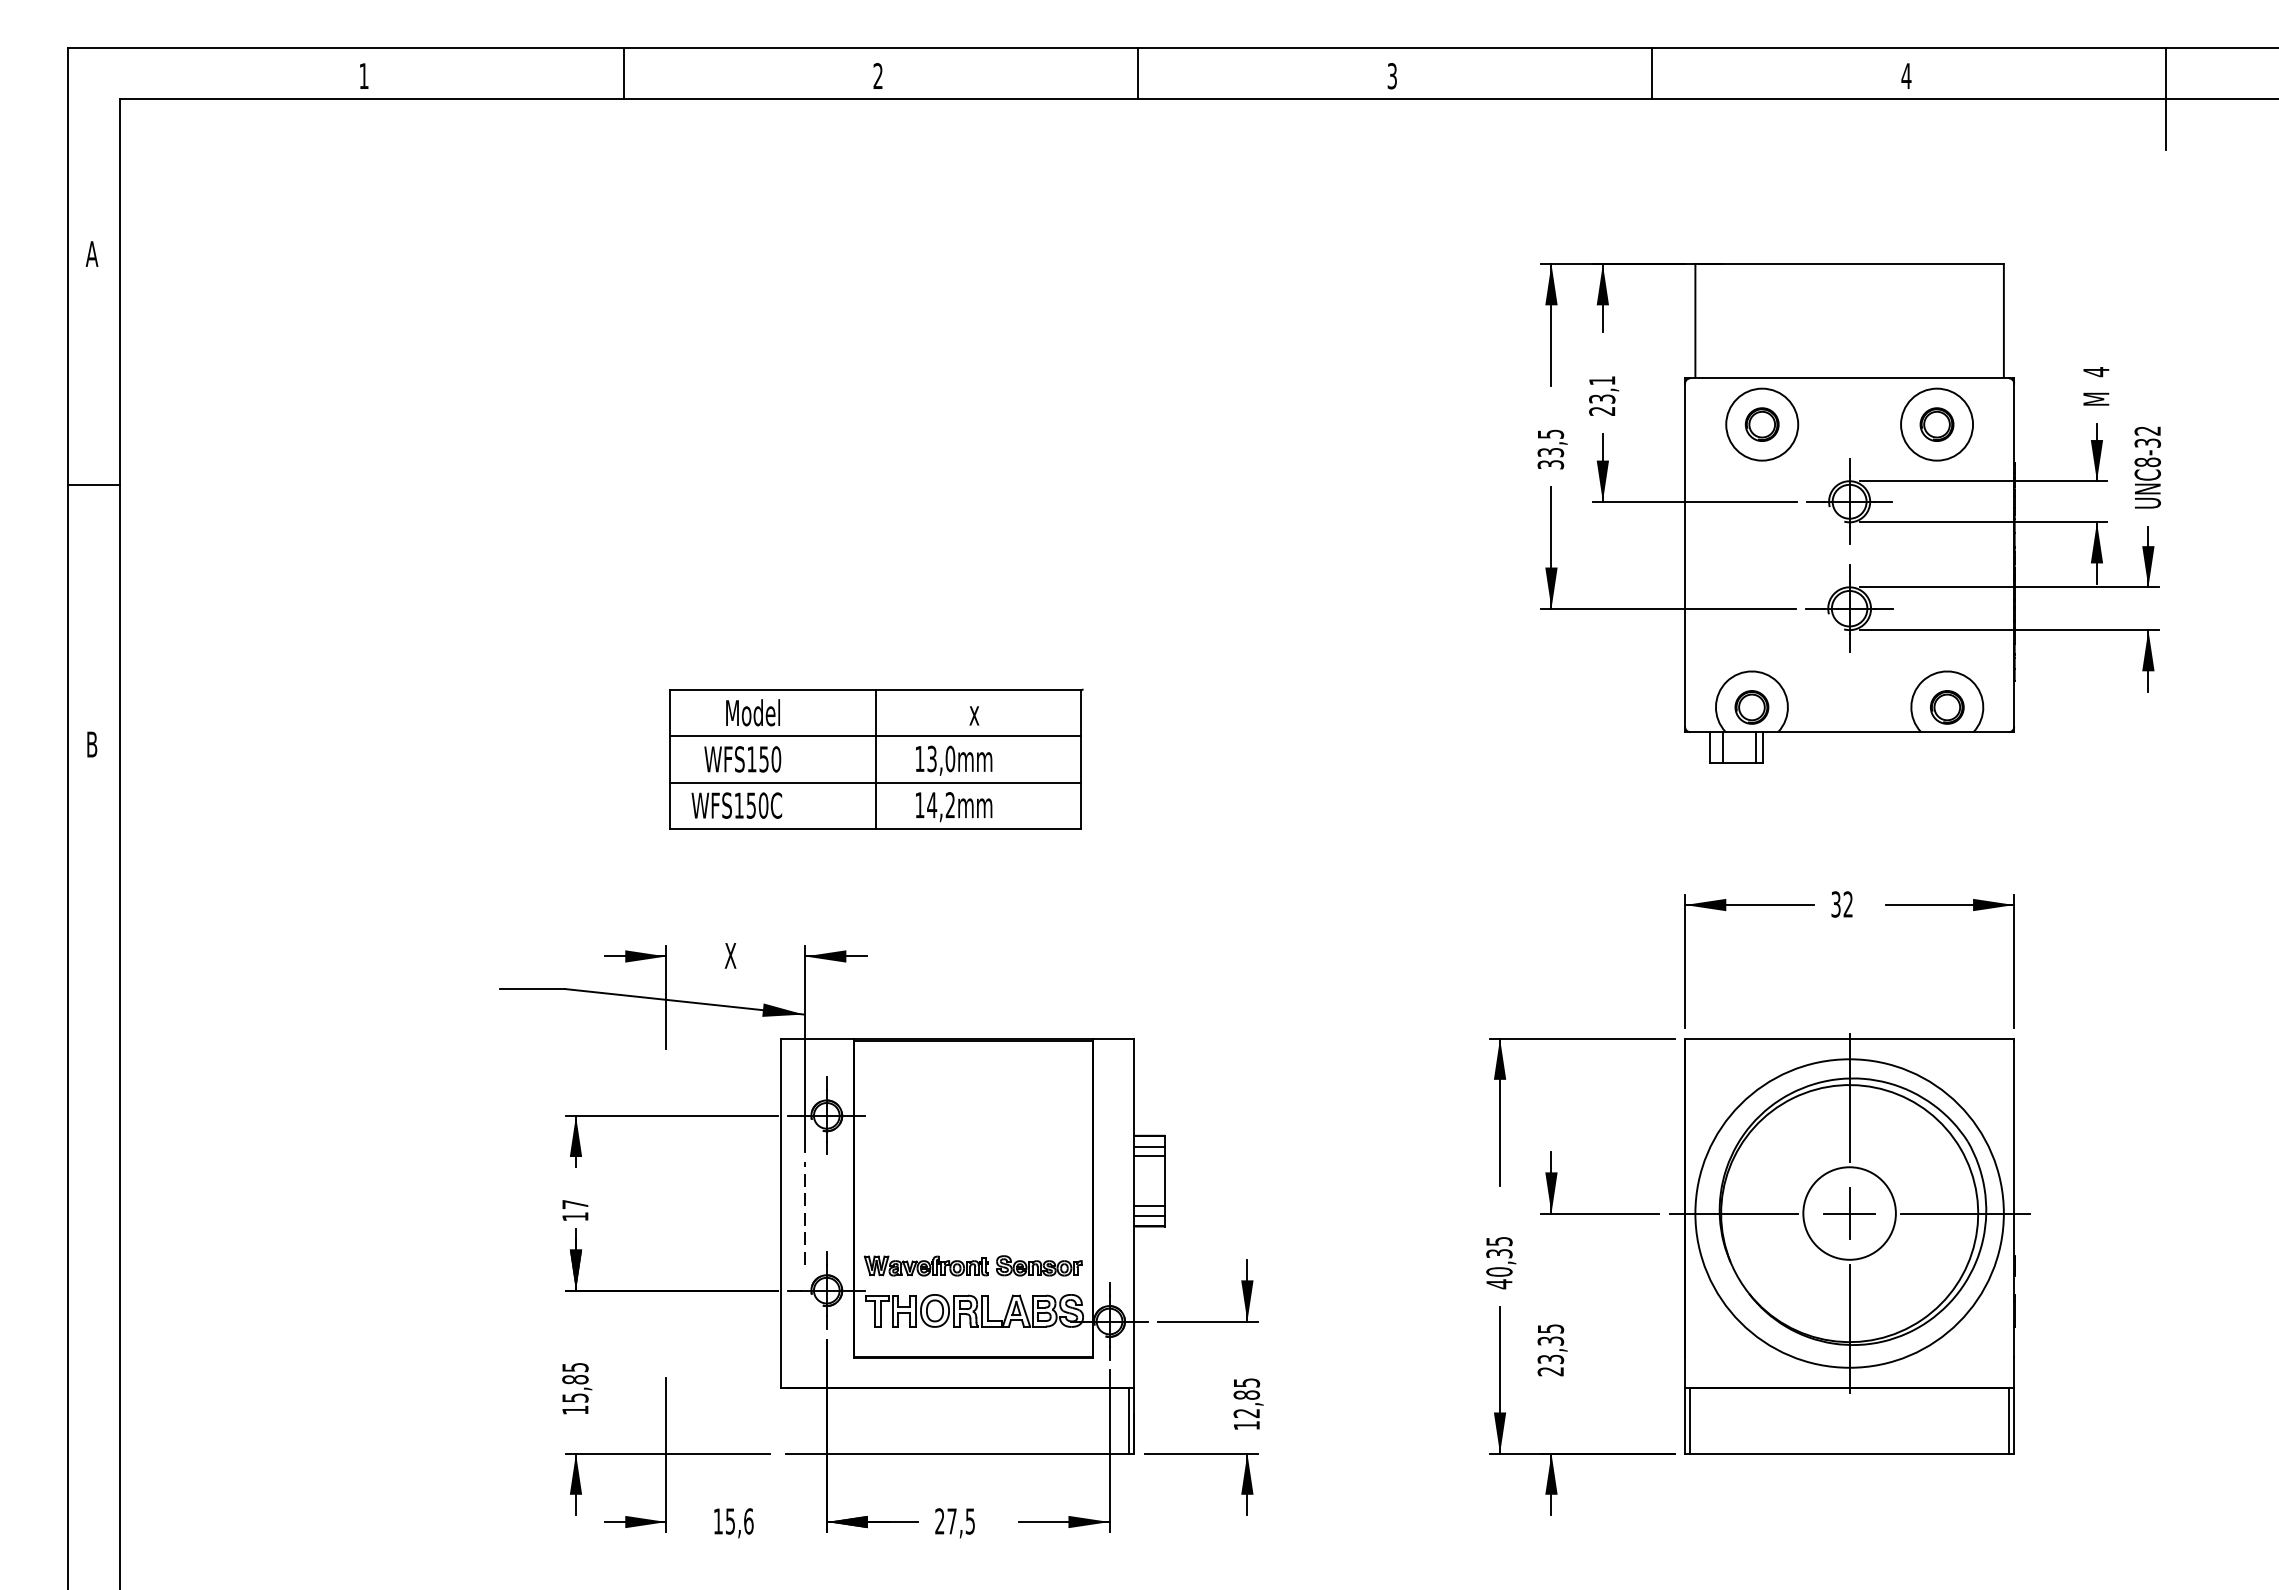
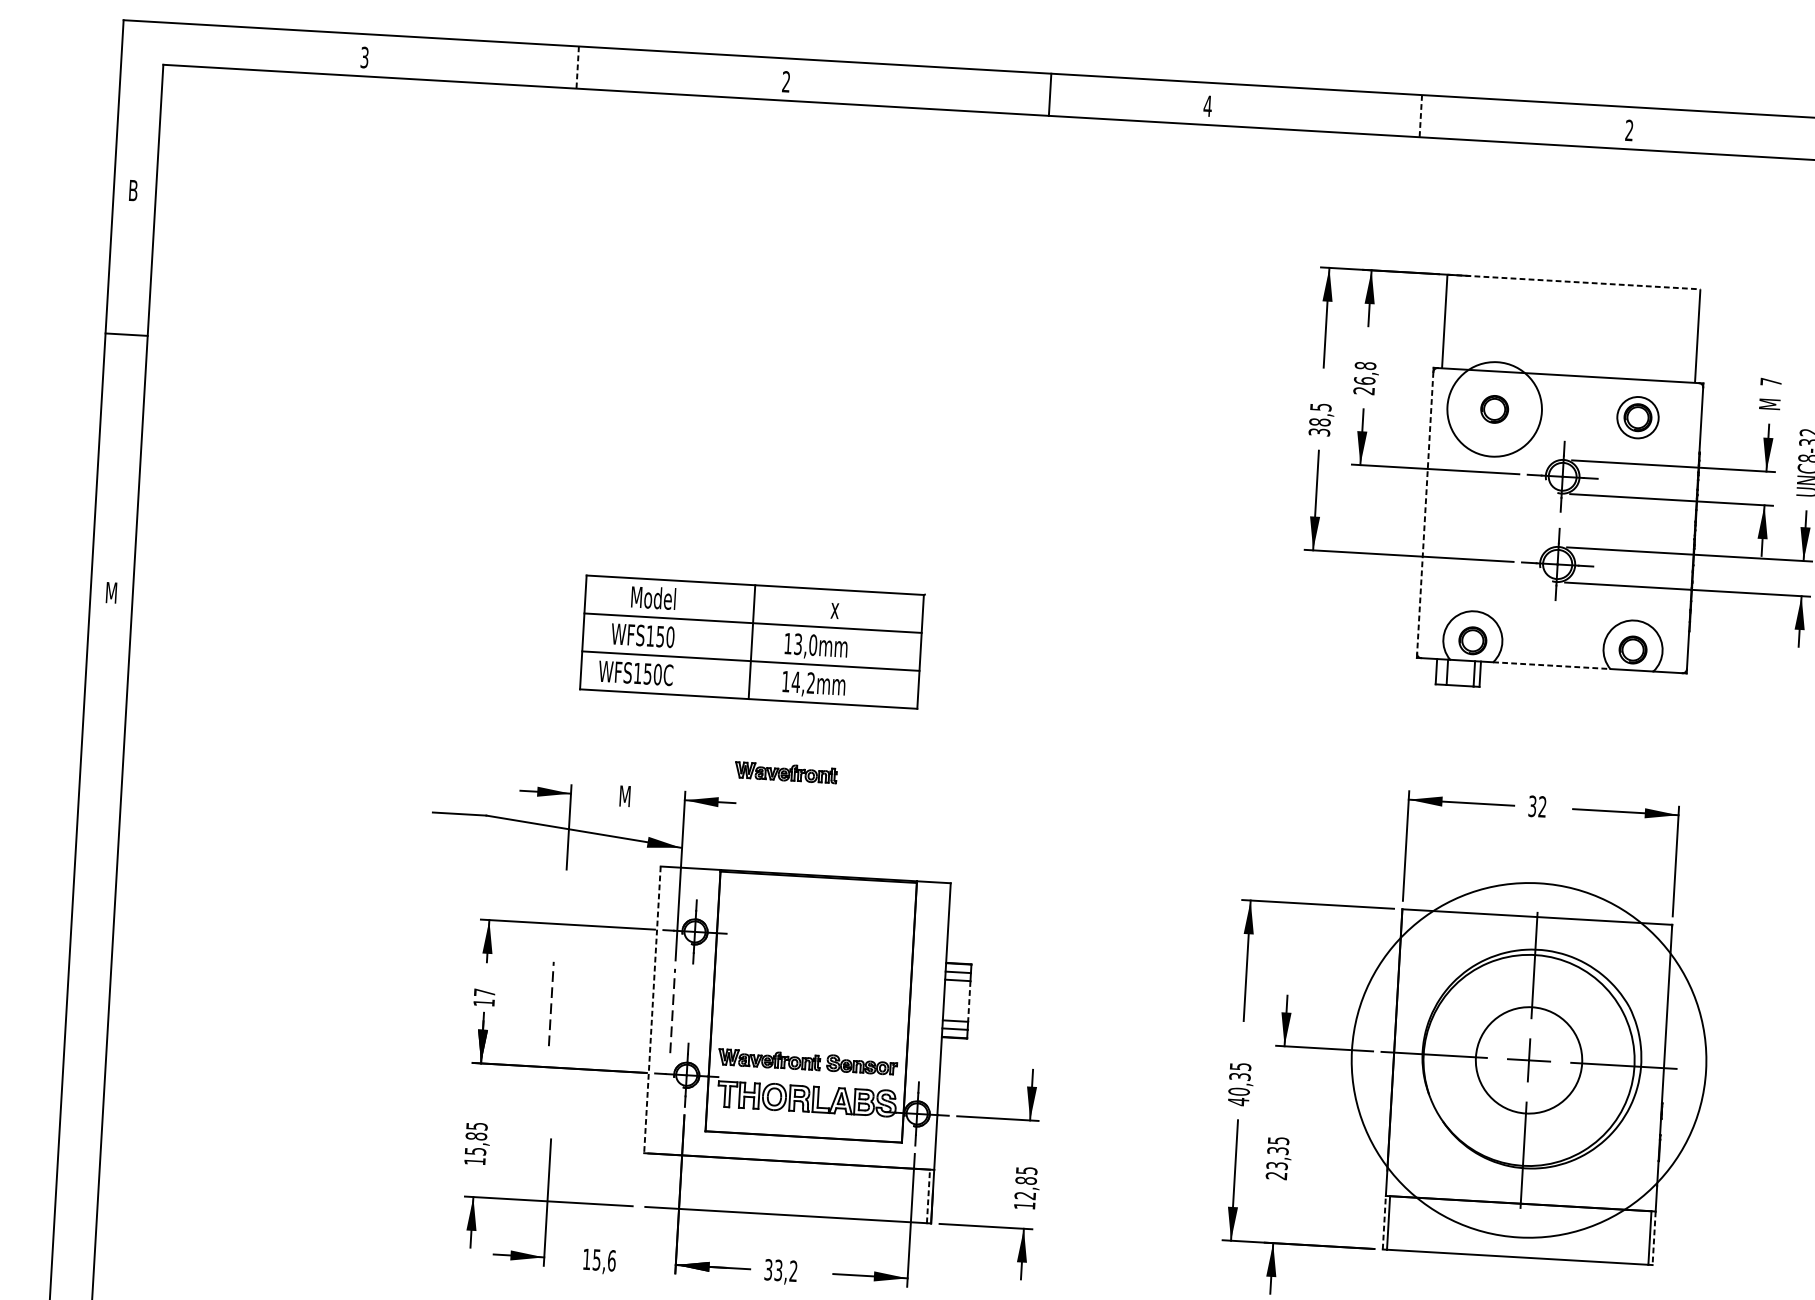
line: (623, 73) -> (577, 67), solid -> dashed
line: (1137, 73) -> (1049, 94), moved
line: (1651, 73) -> (1420, 116), solid -> dashed
text: (1906, 75) -> (1629, 129), 4 -> 2
text: (363, 76) -> (364, 57), 1 -> 3
text: (1392, 76) -> (1207, 106), 3 -> 4
text: (91, 253) -> (132, 190), A -> B
line: (1850, 264) -> (1574, 282), solid -> dashed
text: (2096, 372) -> (1771, 382), 4 -> 7
text: (1602, 389) -> (1365, 373), 23,1 -> 26,8
circle: (1762, 424) -> (1494, 409), size x1.6
circle: (1937, 424) -> (1638, 417), size x0.7
text: (1550, 452) -> (1319, 422), 33,5 -> 38,5
line: (93, 484) -> (126, 334), moved
line: (1685, 555) -> (1425, 513), solid -> dashed
line: (1850, 732) -> (1552, 666), solid -> dashed
text: (94, 744) -> (112, 592), B -> M
part: (925, 915) -> (785, 772), added
text: (731, 955) -> (624, 795), X -> M
line: (1165, 1181) -> (969, 1001), solid -> dashed
line: (656, 1213) -> (550, 1003), added
line: (780, 1213) -> (652, 1009), solid -> dashed
circle: (1849, 1213) -> (1528, 1060), size x1.4
circle: (1849, 1213) -> (1528, 1060), size x1.4
line: (1129, 1420) -> (928, 1196), solid -> dashed
line: (1685, 1420) -> (1384, 1222), solid -> dashed
line: (2014, 1420) -> (1654, 1237), solid -> dashed
text: (954, 1521) -> (780, 1270), 27,5 -> 33,2

